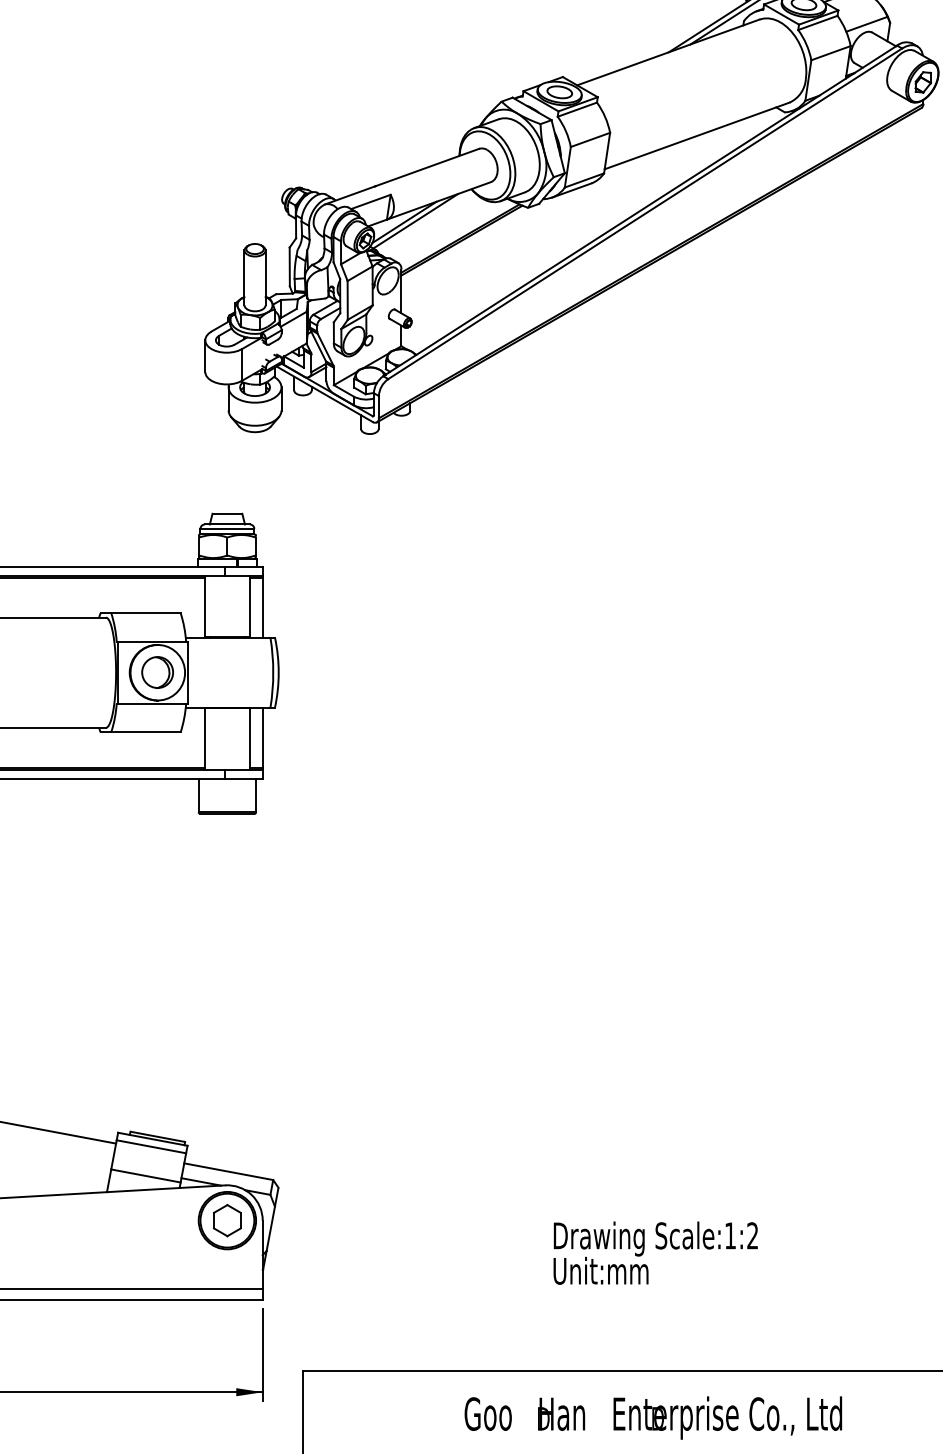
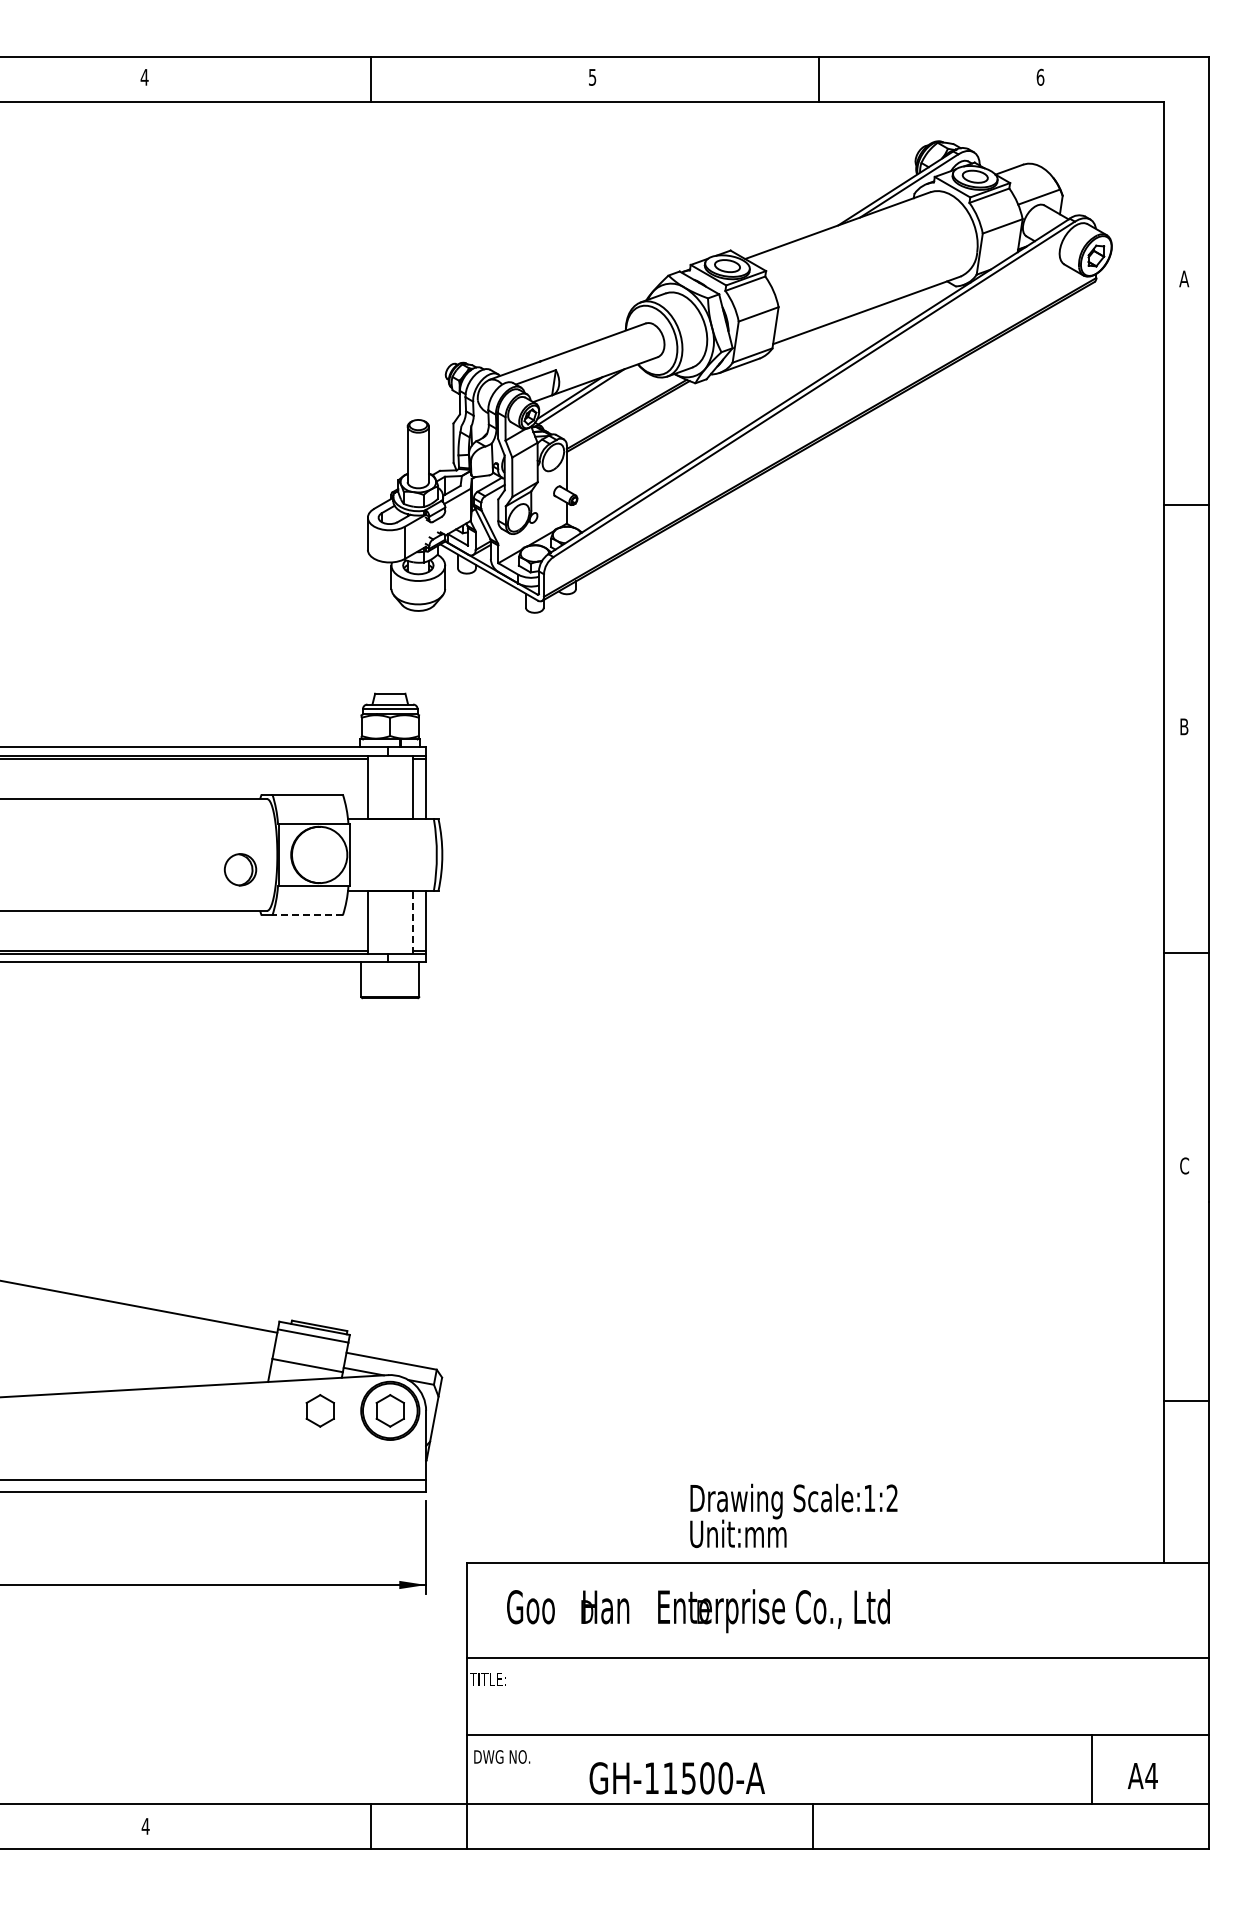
part: (157, 672) -> (240, 869), moved
line: (145, 732) -> (307, 915), solid -> dashed
line: (249, 738) -> (412, 921), solid -> dashed
part: (157, 1220) -> (319, 1410), added
text: (655, 1252) -> (793, 1515), moved
text: (653, 1418) -> (698, 1611), moved

